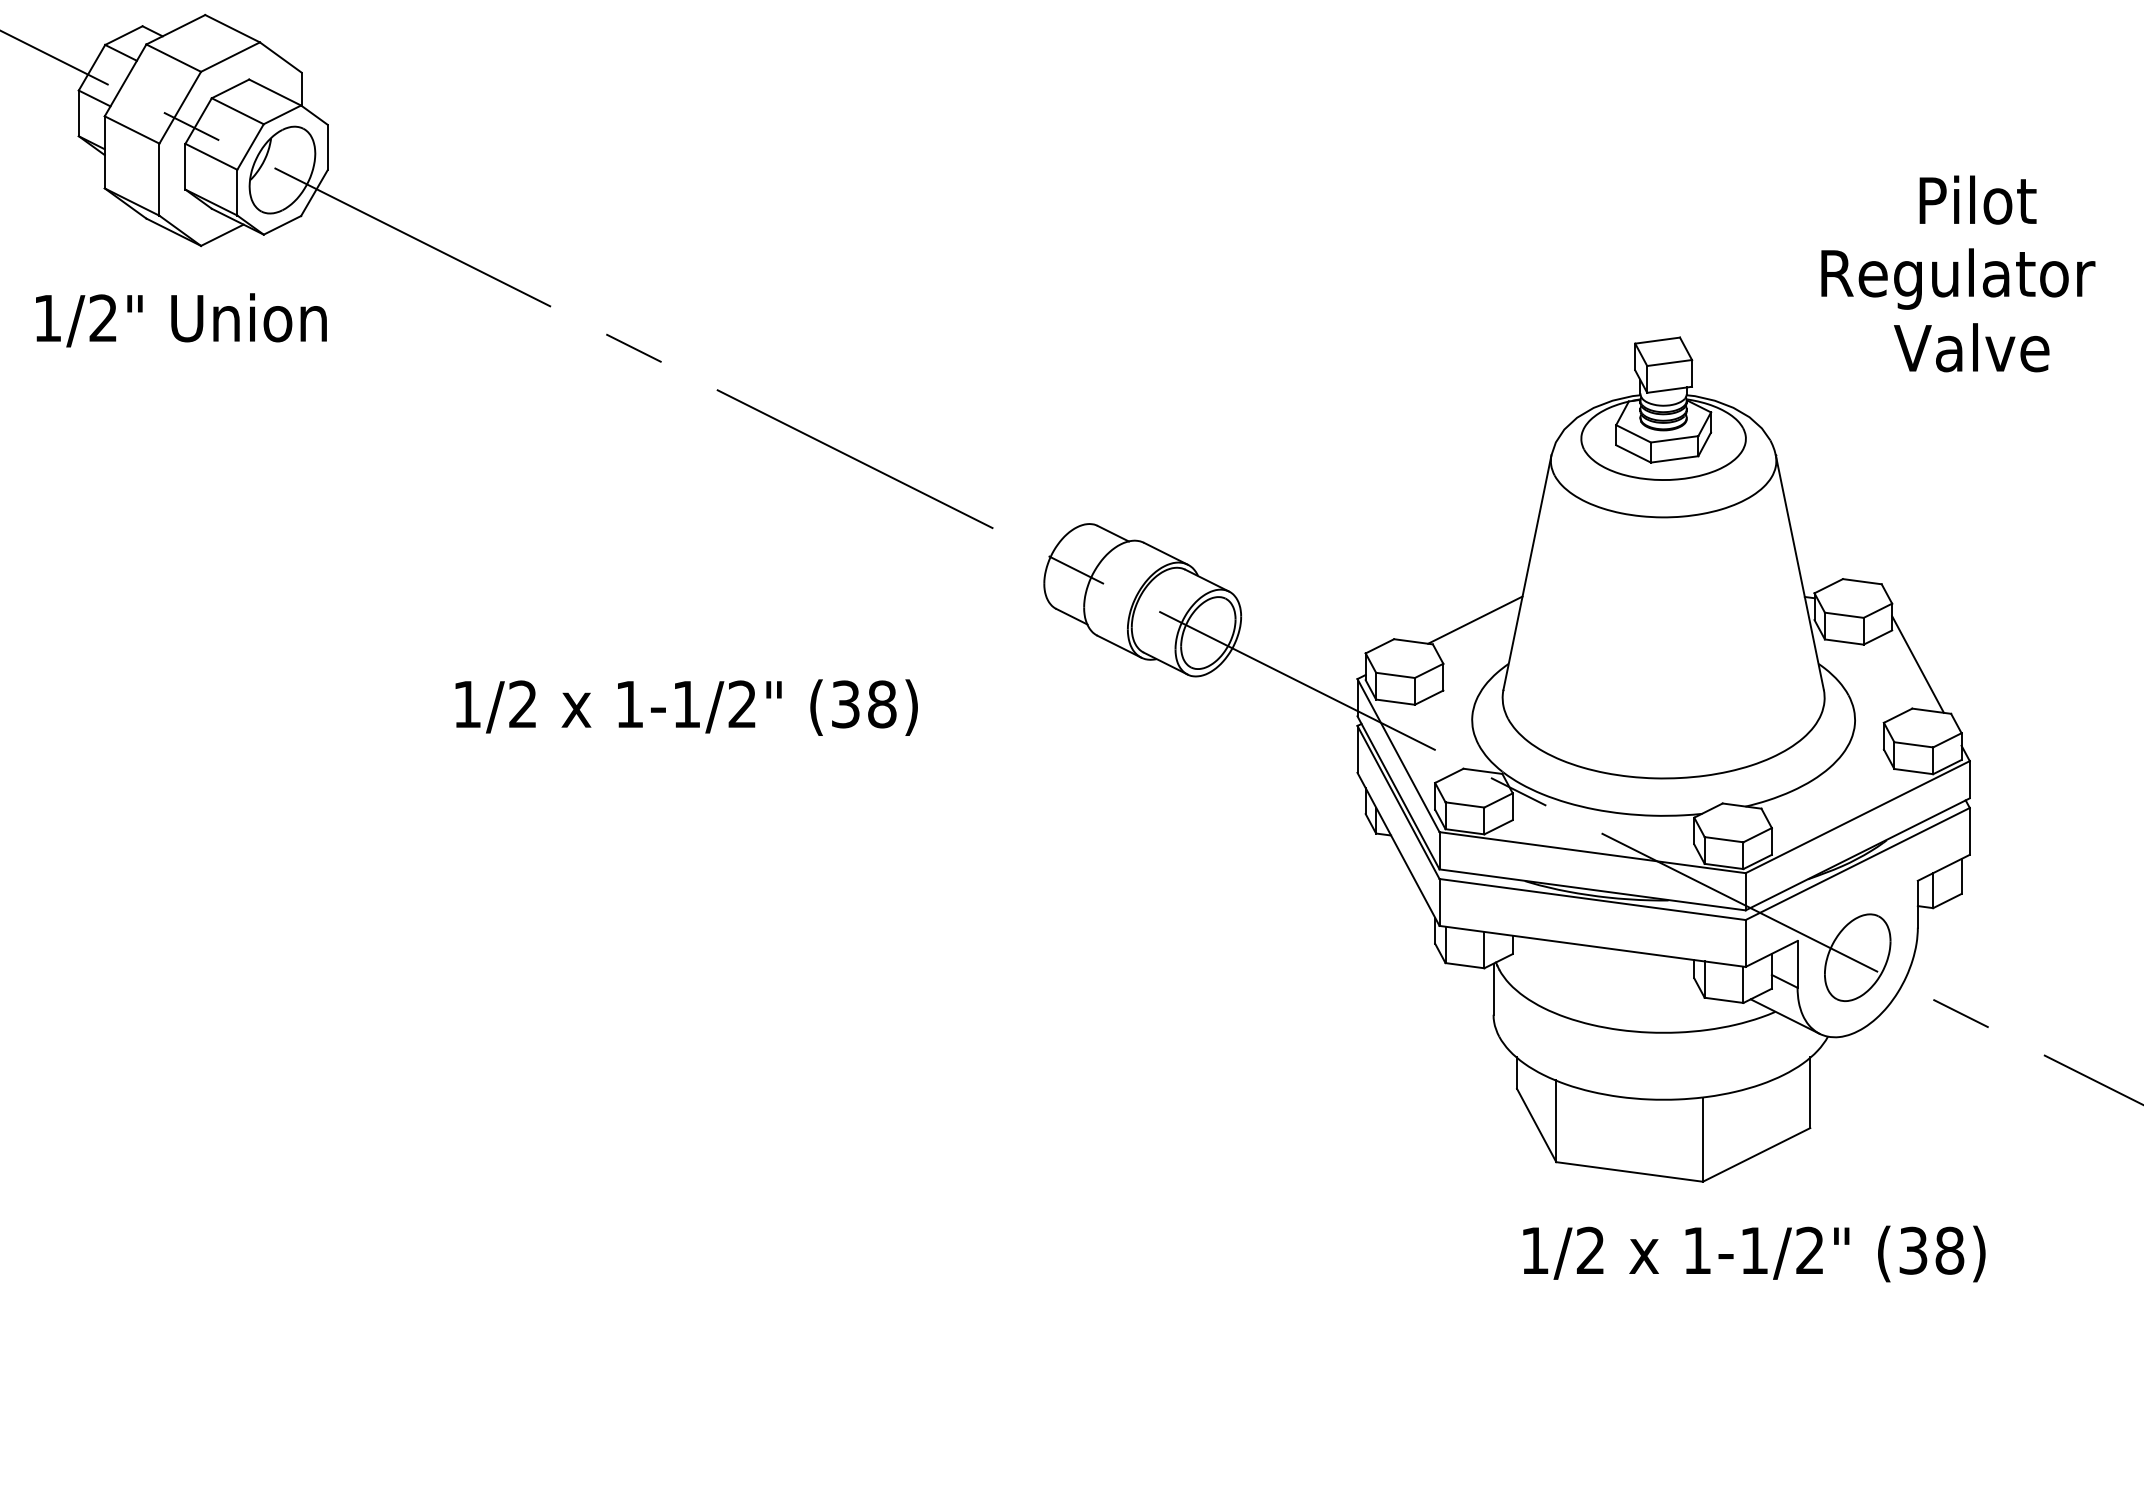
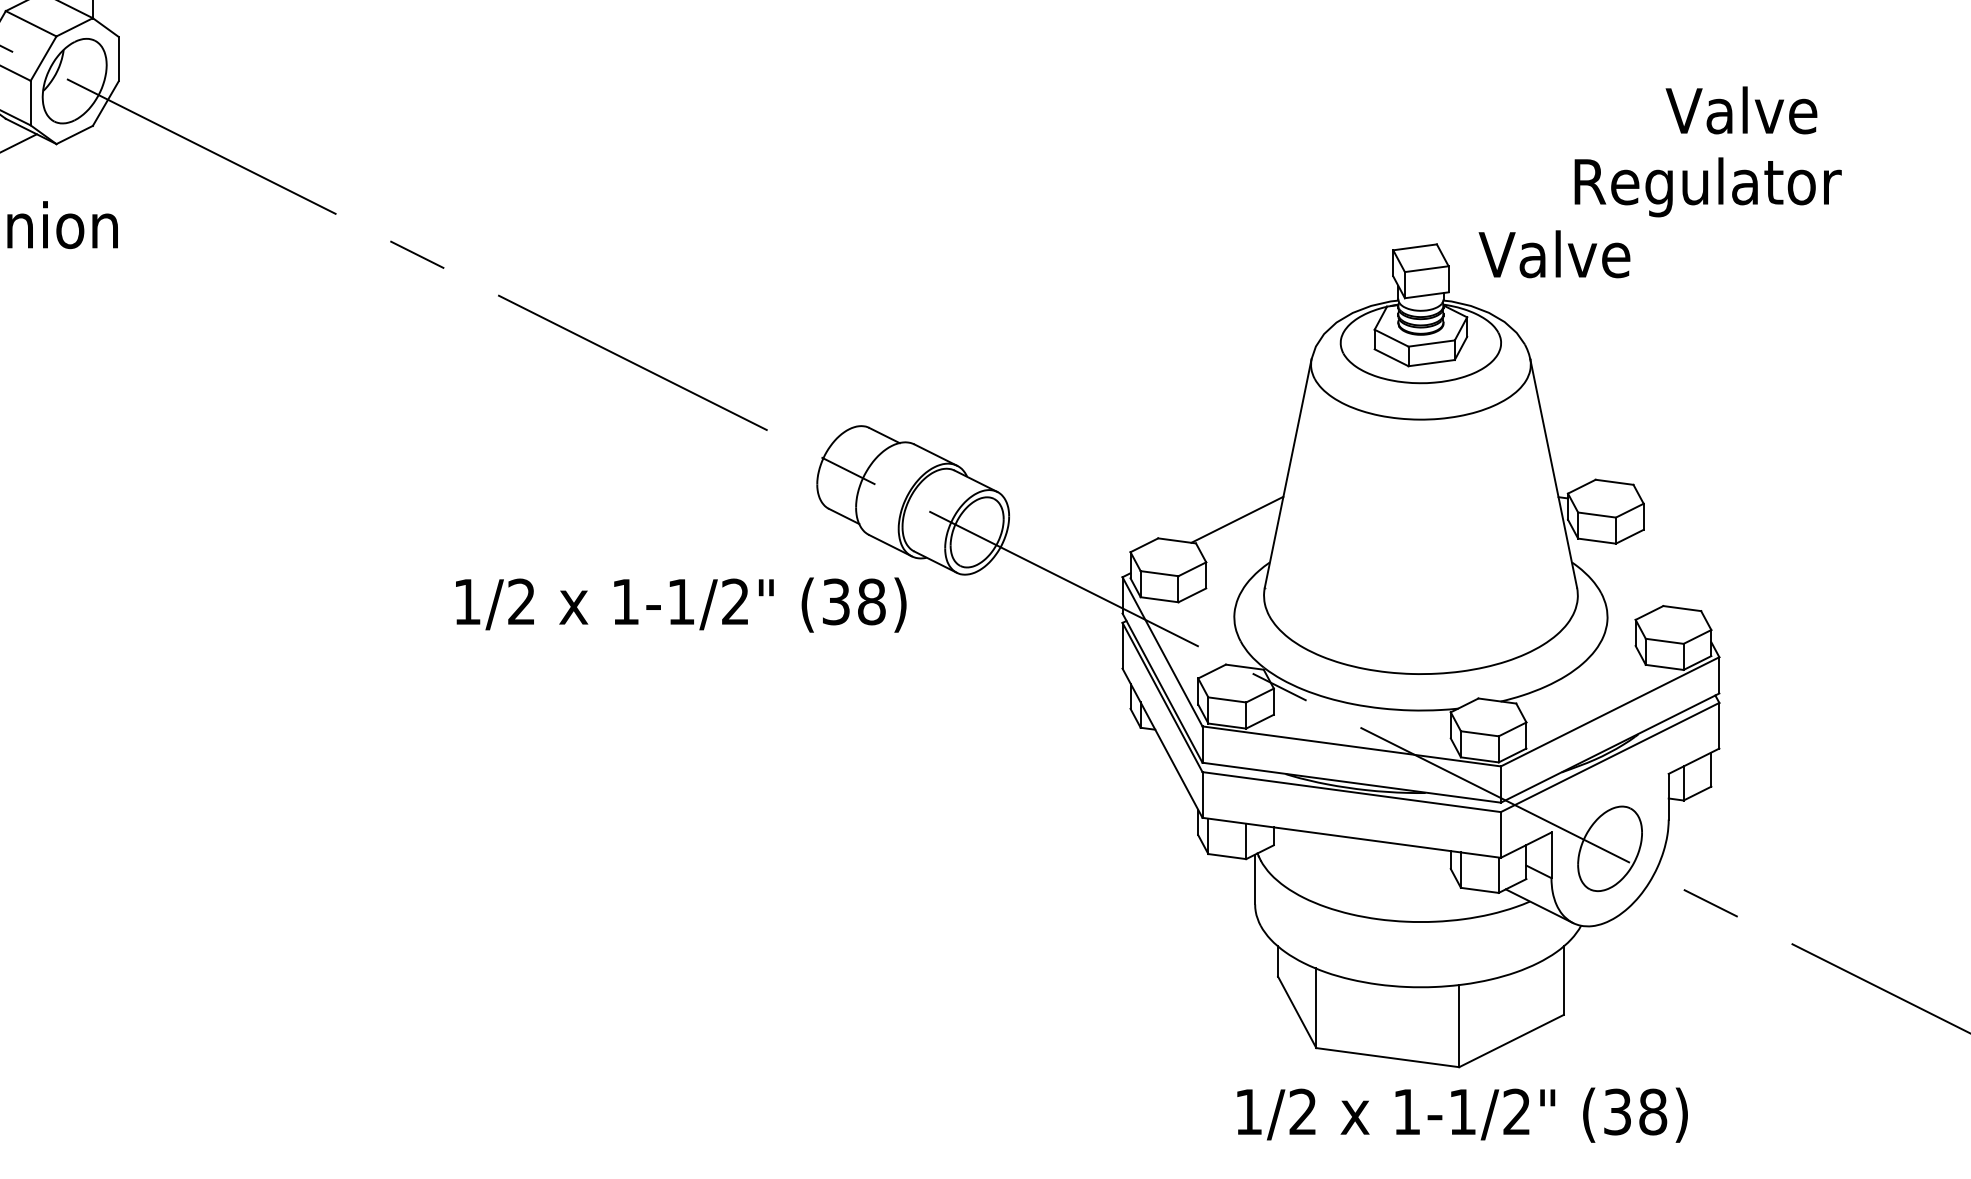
text: (1992, 199) -> (1741, 109), Pilot -> Valve
text: (1971, 347) -> (1554, 254), moved
line: (1917, 664) -> (1668, 563), removed
text: (686, 707) -> (681, 604), moved
text: (1754, 1253) -> (1462, 1114), moved

